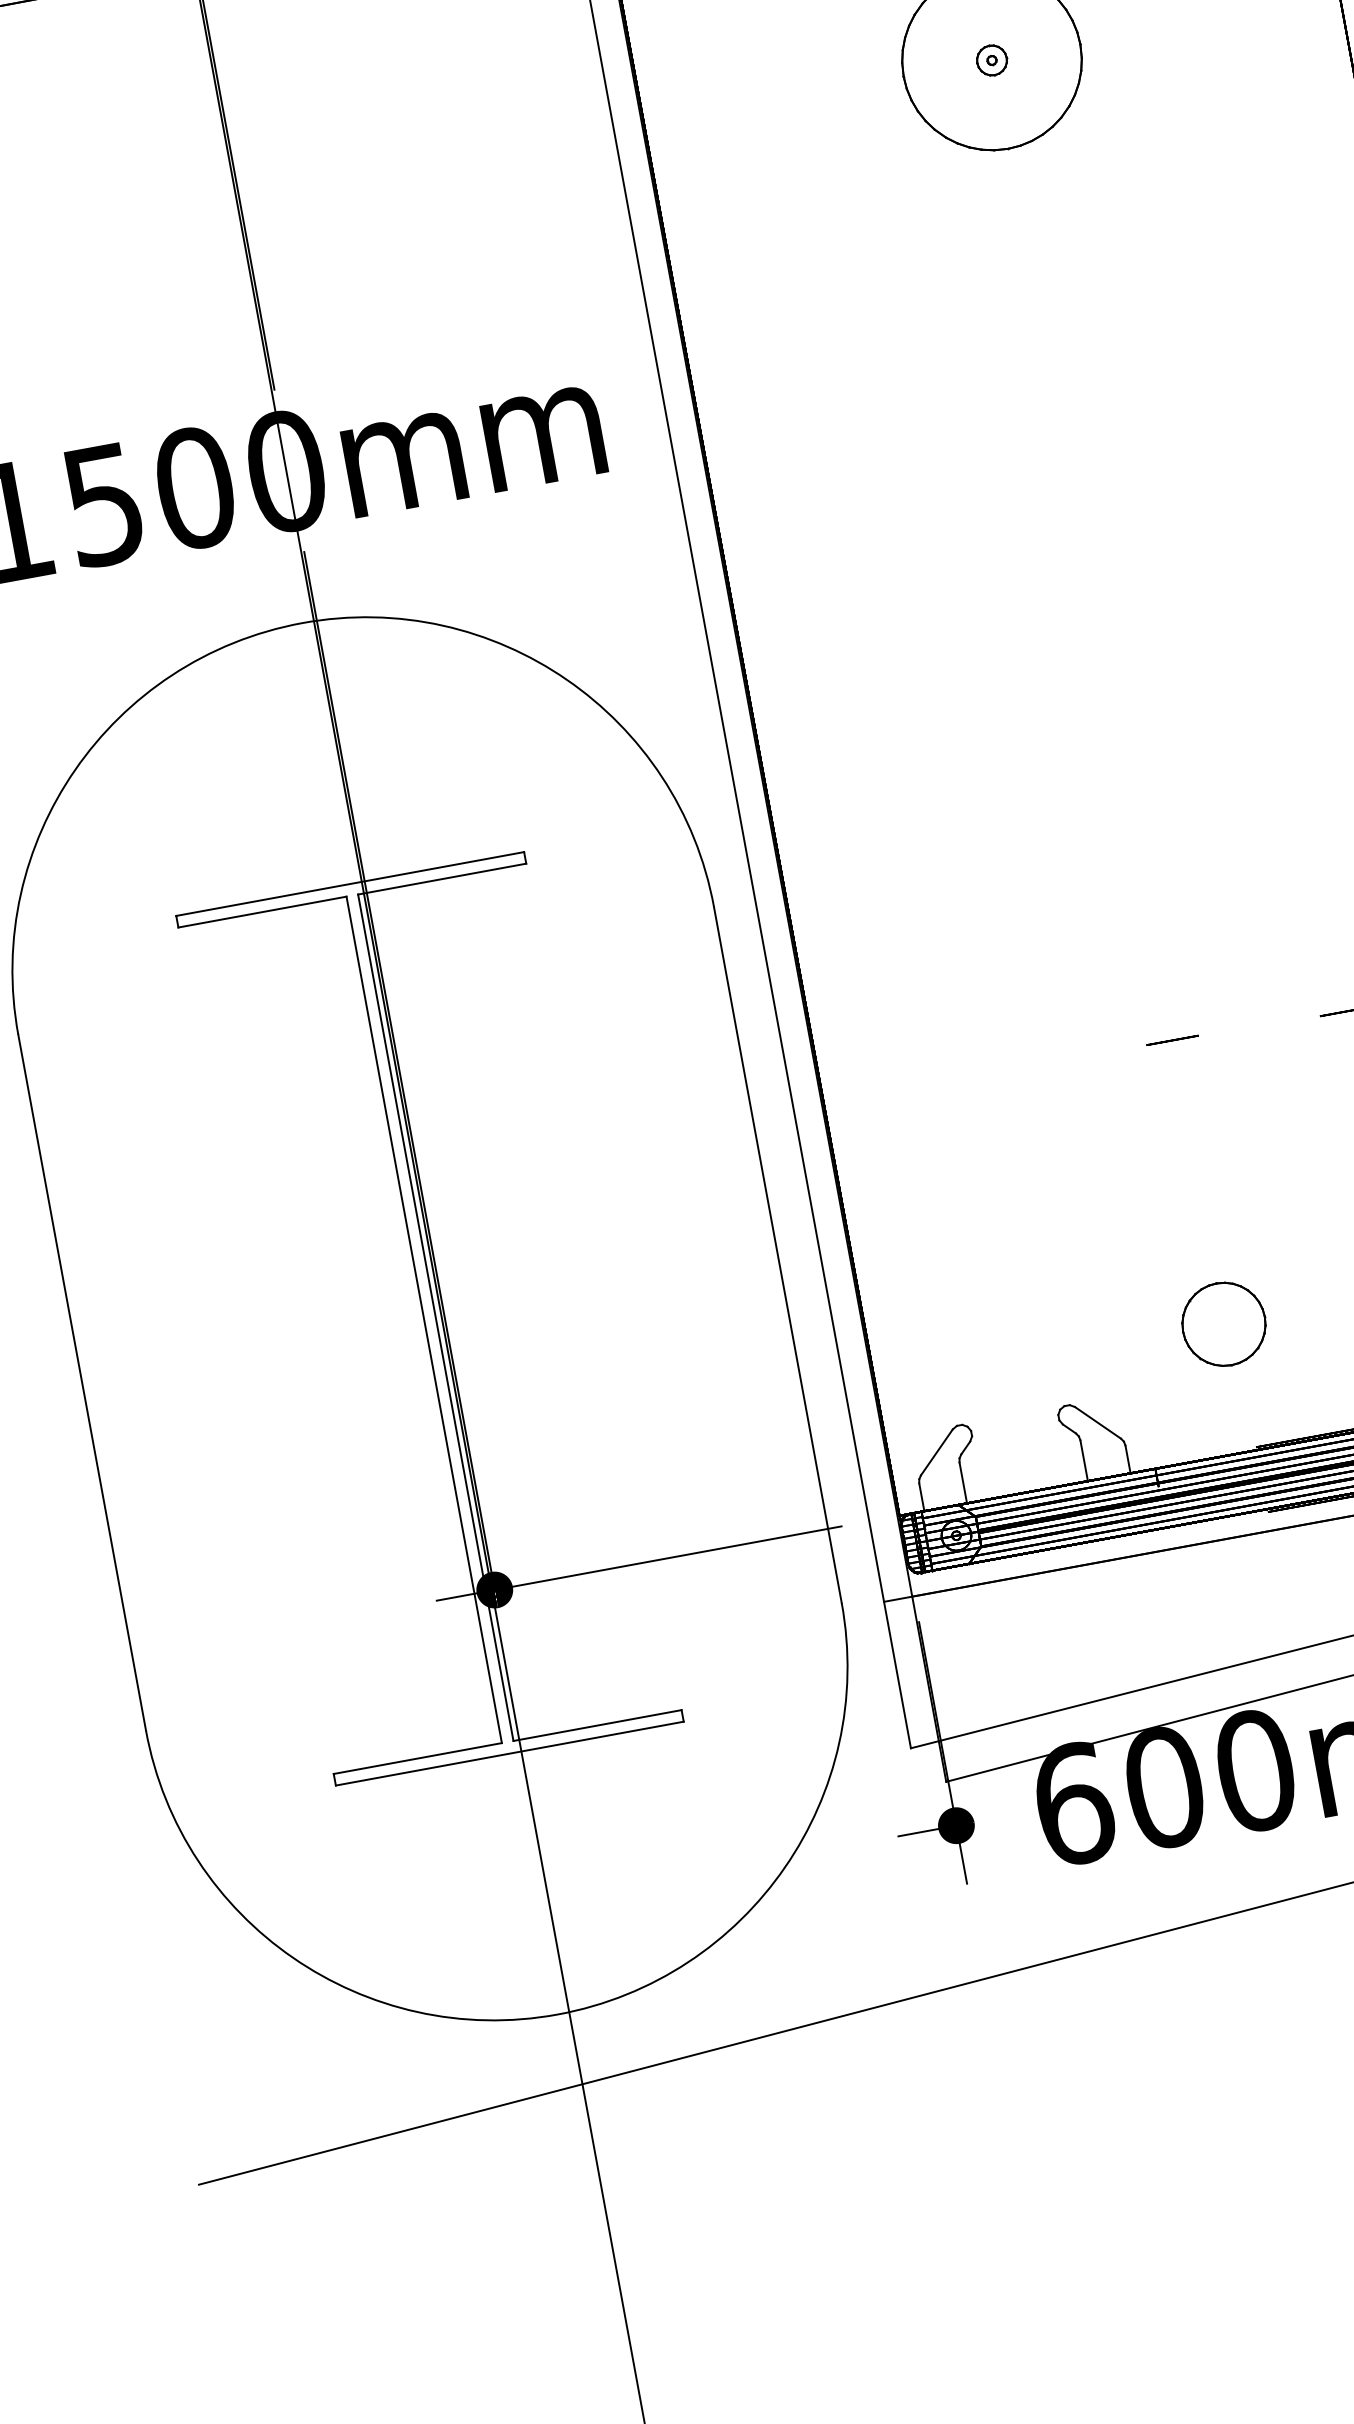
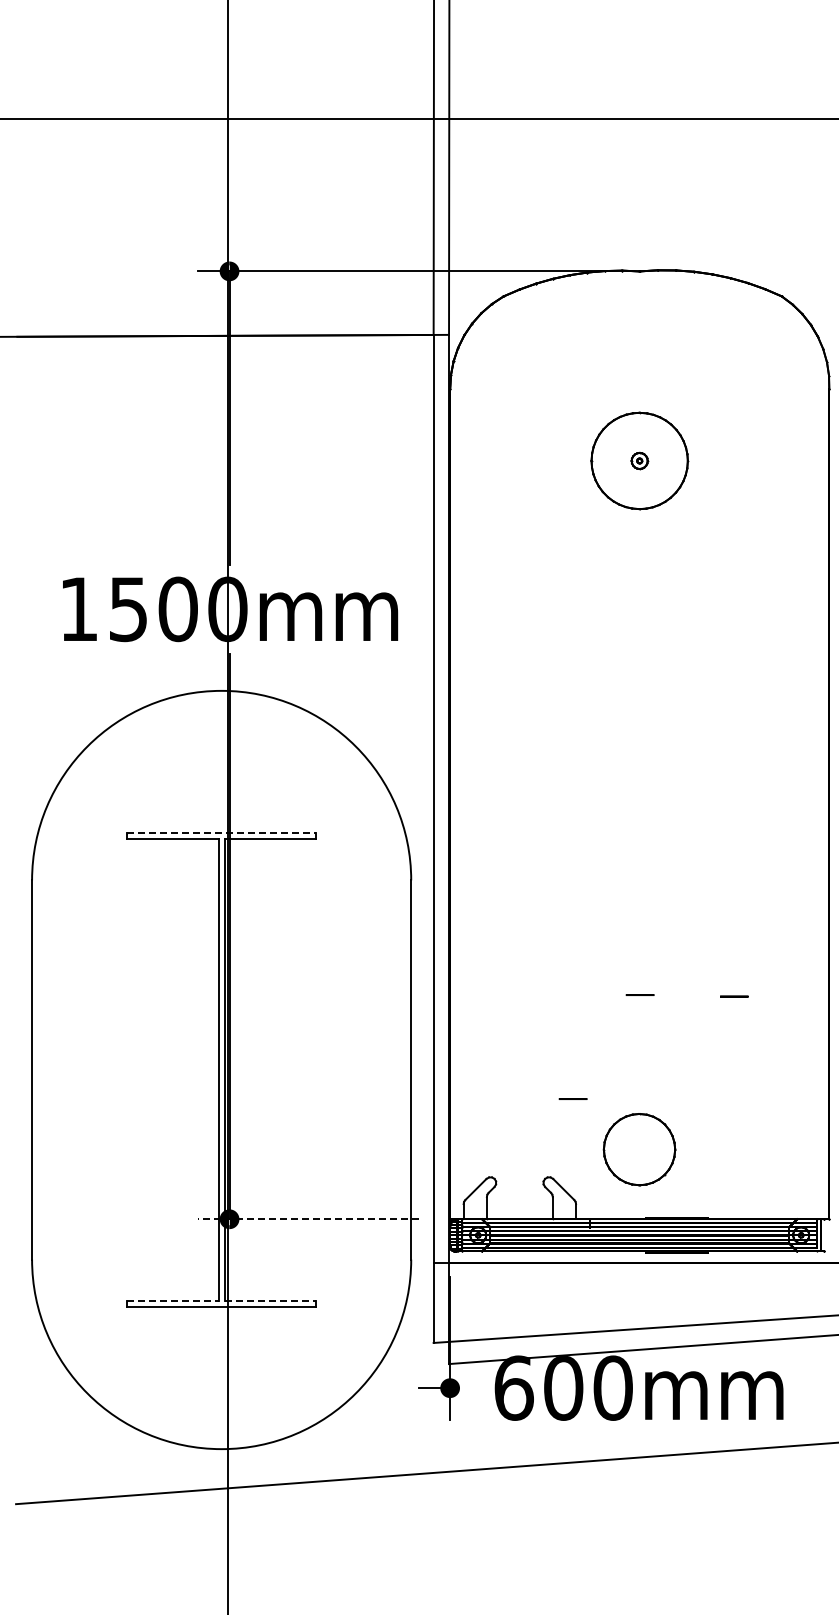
line: (350, 884) -> (221, 833), solid -> dashed
circle: (1083, 1252) -> (572, 1098), added
part: (1223, 1323) -> (639, 1149), size x1.6
line: (637, 1564) -> (307, 1219), solid -> dashed
line: (597, 1725) -> (270, 1300), solid -> dashed
line: (417, 1758) -> (172, 1300), solid -> dashed

